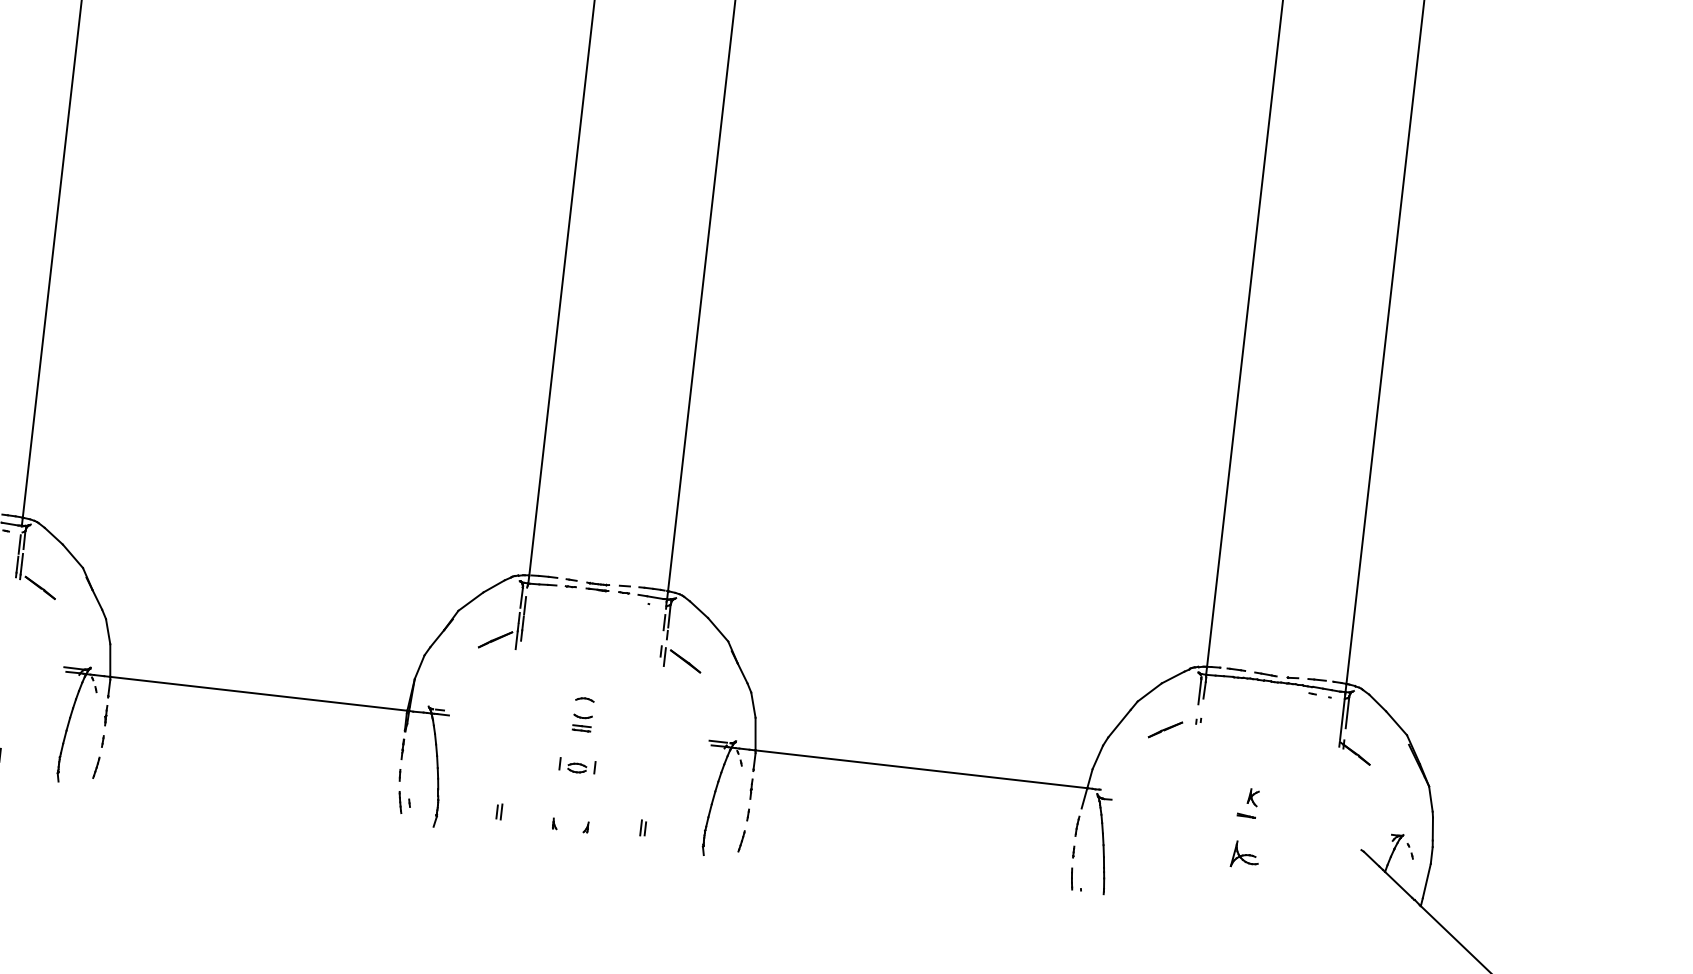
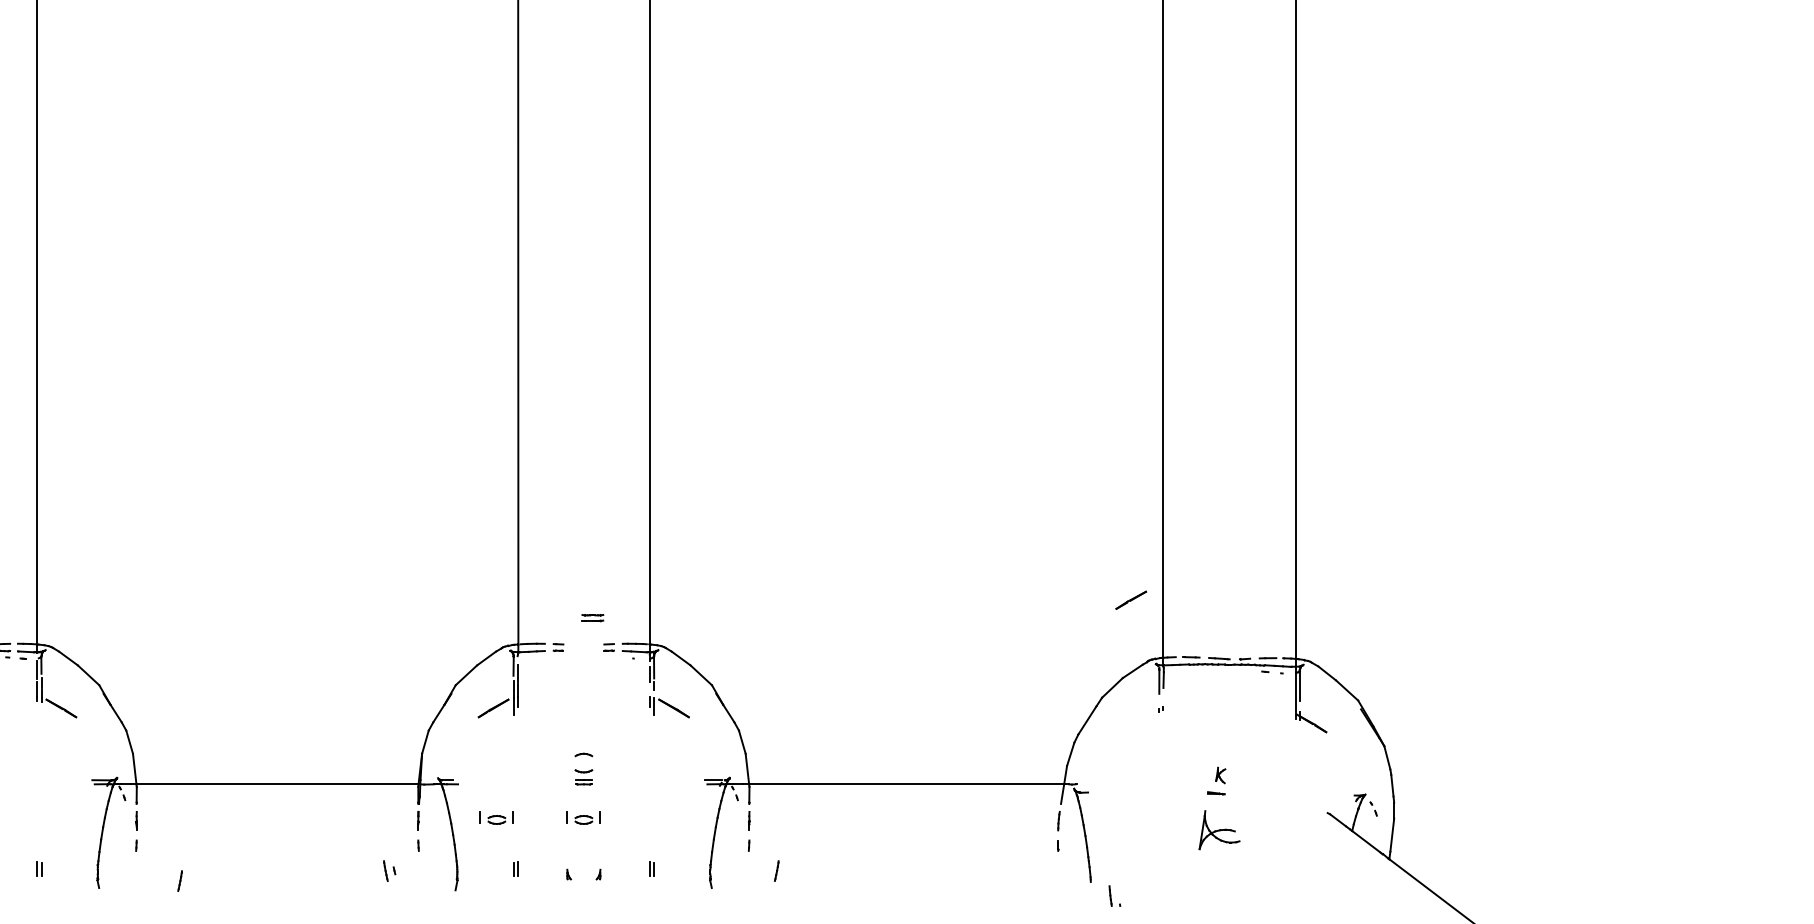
part: (597, 587) -> (592, 618), moved
line: (1165, 729) -> (1131, 599), moved
part: (485, 755) -> (496, 817), added
line: (95, 767) -> (179, 880), moved
part: (404, 802) -> (389, 870), moved
line: (741, 840) -> (776, 870), moved
part: (1245, 854) -> (1219, 829), size x1.6
part: (1076, 878) -> (1114, 895), moved

